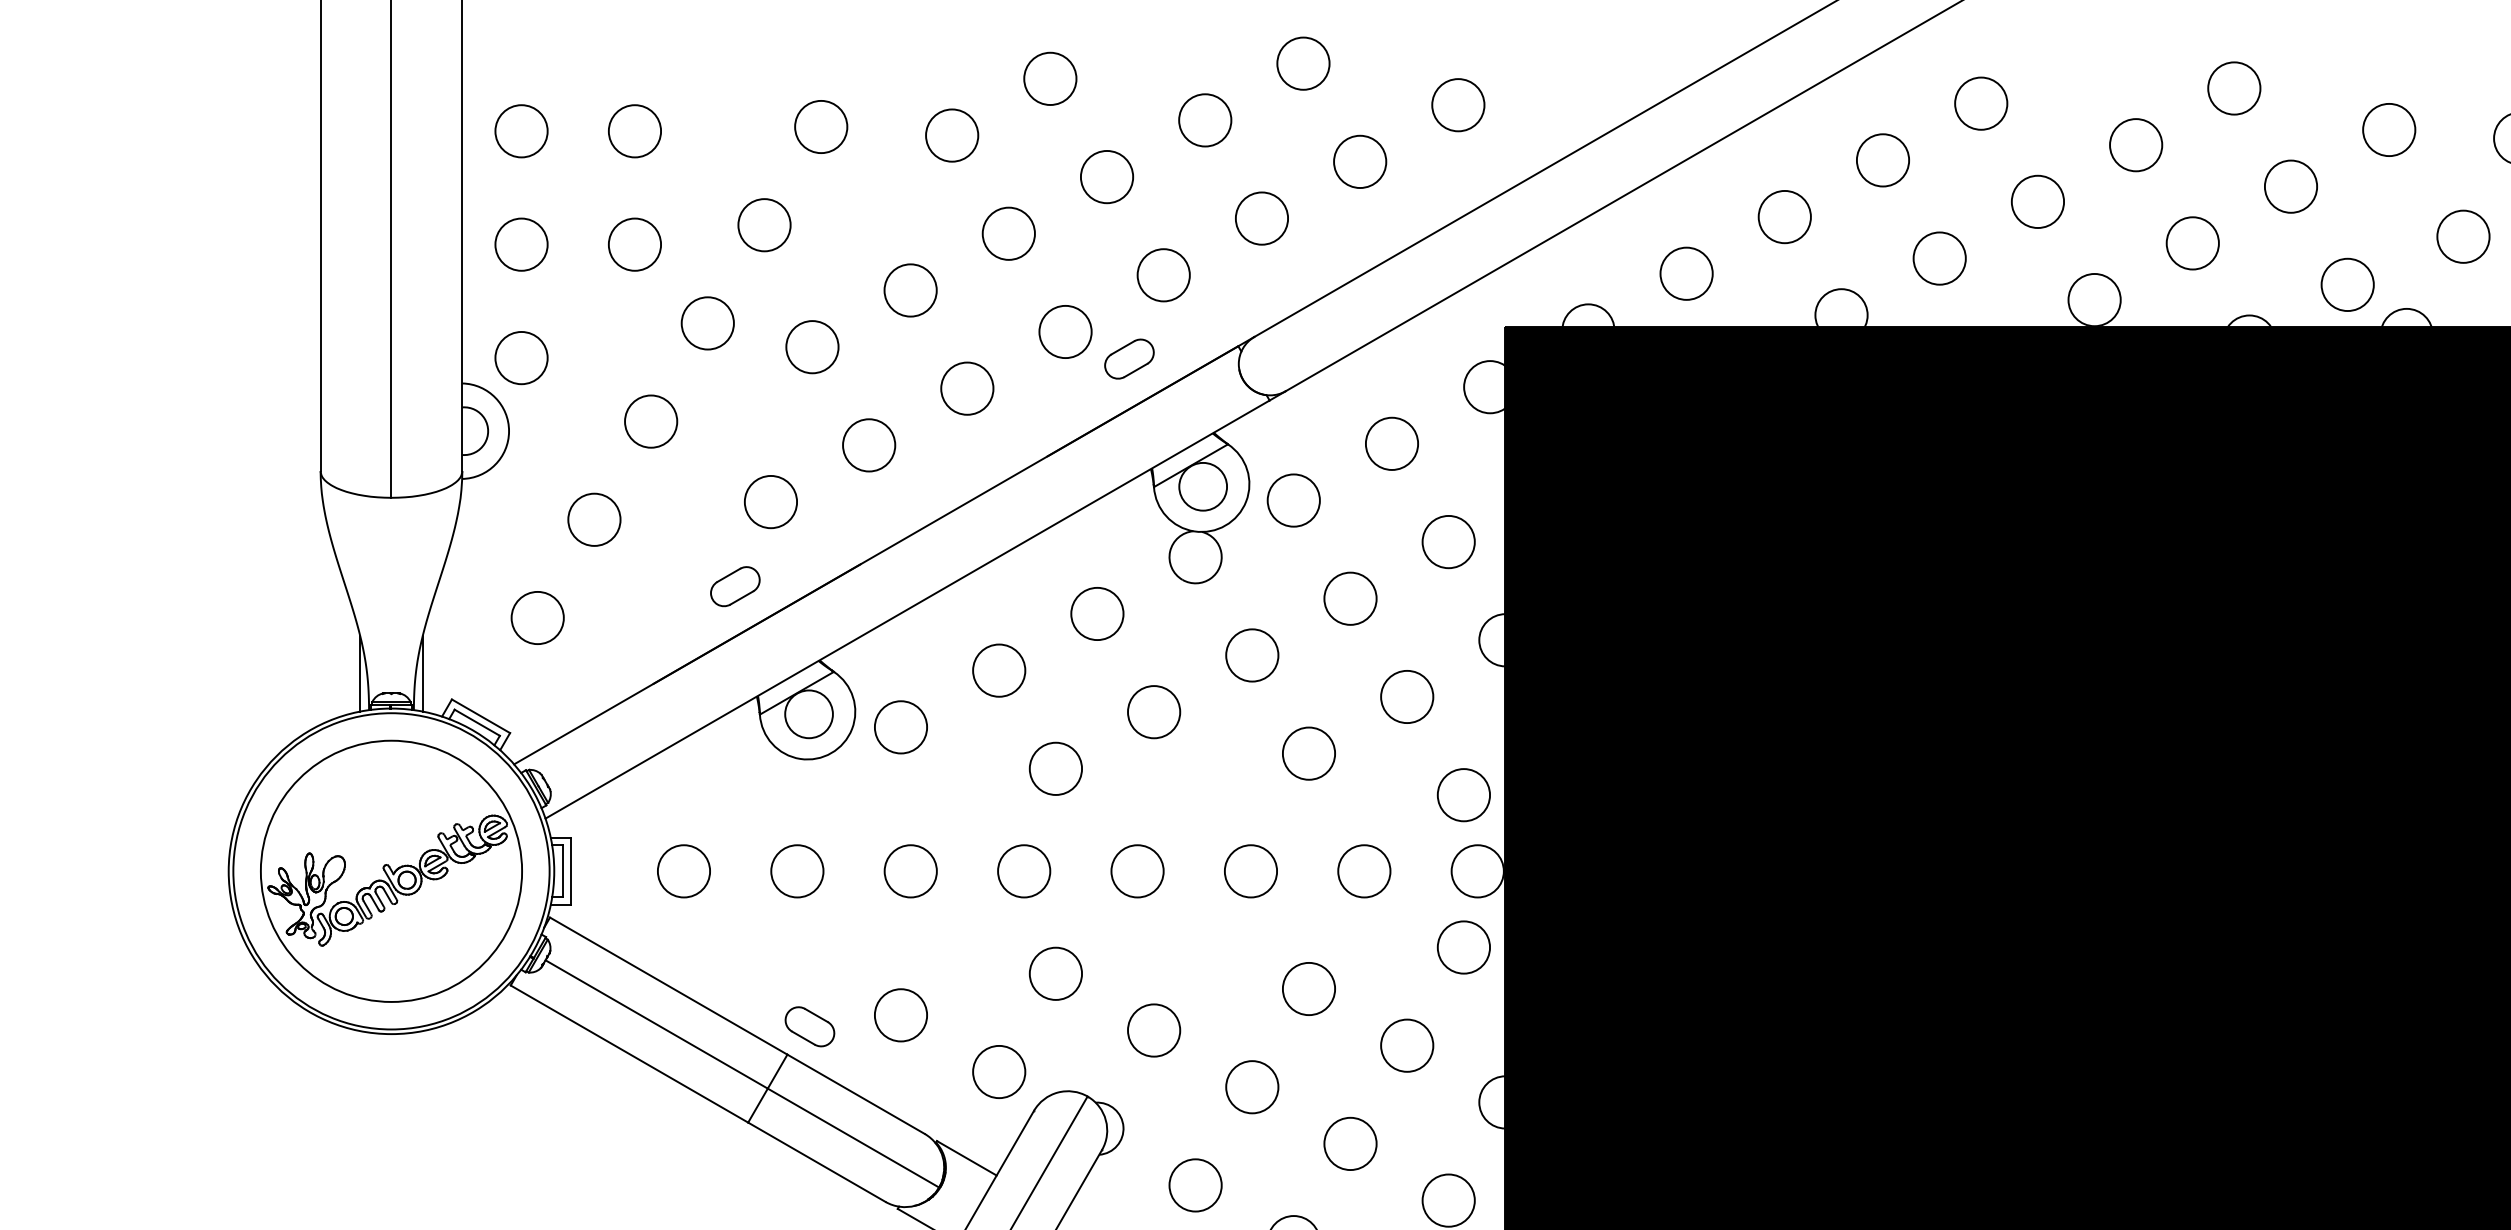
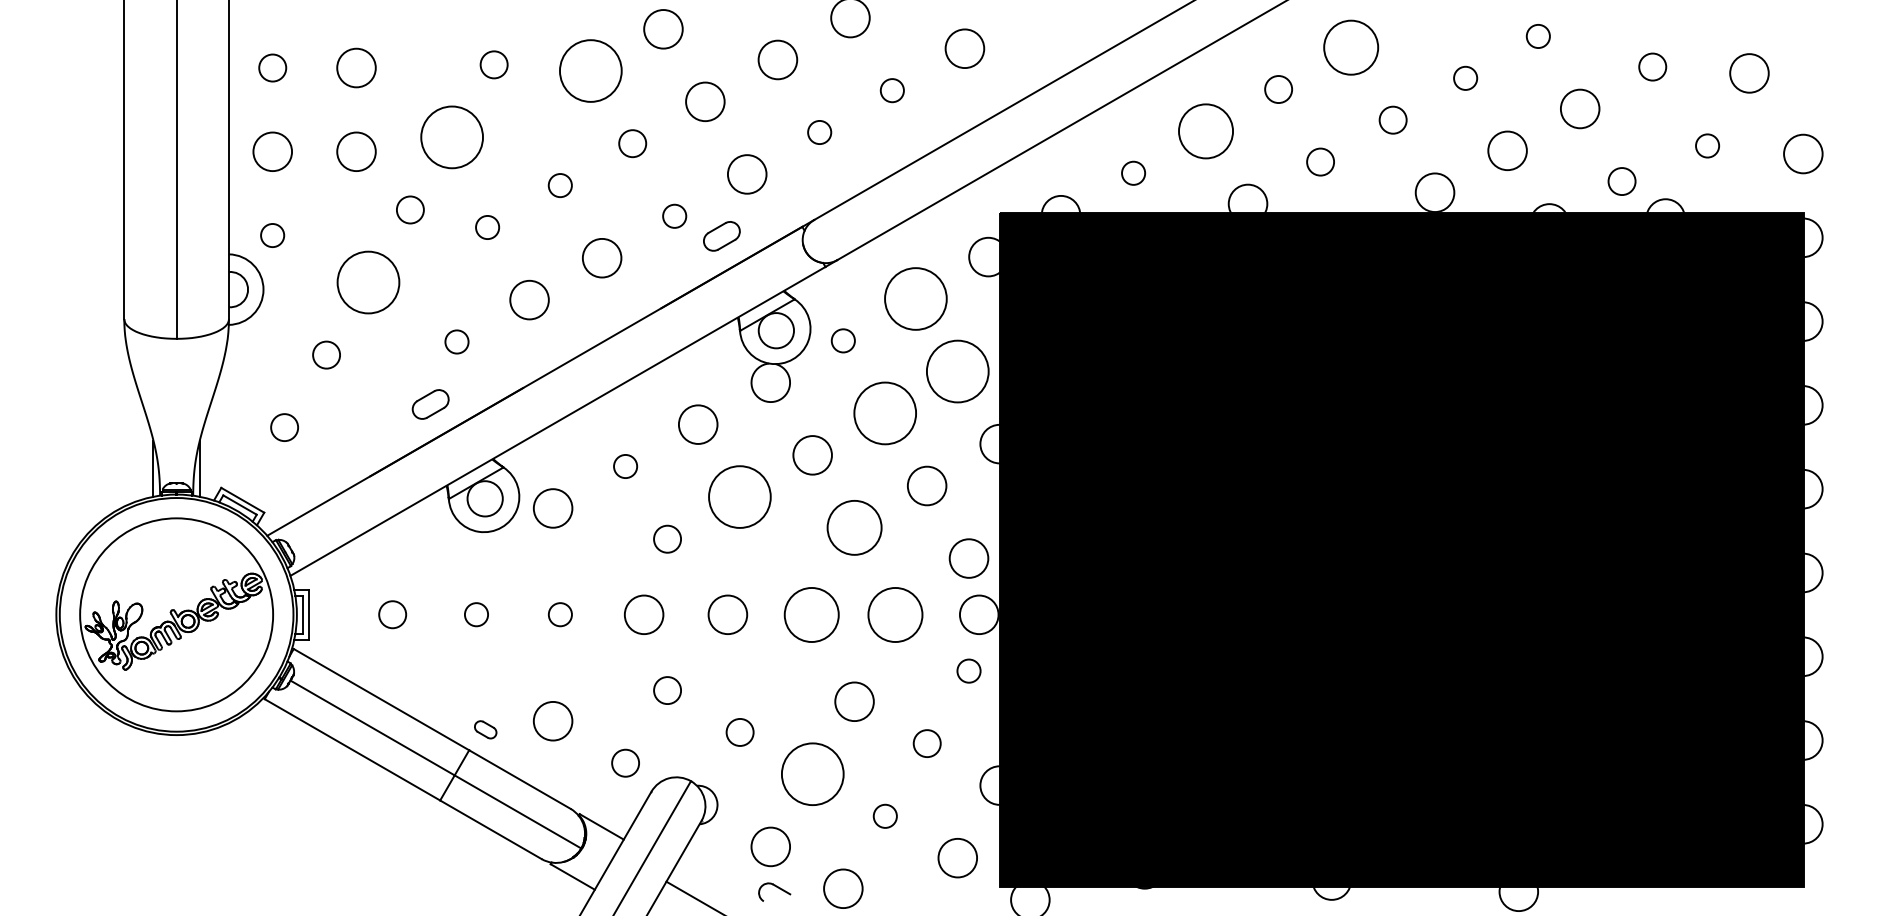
circle: (2234, 88) -> (1538, 36), size x0.6
circle: (1981, 103) -> (1351, 47), size x1.4
circle: (820, 126) -> (493, 64), size x0.7
circle: (2388, 129) -> (1652, 66), size x0.7
circle: (521, 130) -> (272, 67), size x0.7
circle: (951, 135) -> (590, 71), size x1.6
circle: (2135, 145) -> (1465, 78), size x0.6
circle: (1882, 160) -> (1278, 89), size x0.7
circle: (1360, 161) -> (892, 90), size x0.6
circle: (2037, 200) -> (1392, 119), size x0.7
circle: (1785, 217) -> (1206, 131), size x1.4
circle: (1261, 218) -> (819, 132), size x0.6
circle: (764, 225) -> (452, 137), size x1.6
circle: (1008, 233) -> (632, 143), size x0.7
circle: (2463, 236) -> (1707, 145), size x0.6
circle: (1939, 257) -> (1320, 161), size x0.7
circle: (1686, 274) -> (1133, 173), size x0.6
circle: (2346, 284) -> (1621, 181), size x0.7
circle: (911, 290) -> (560, 185), size x0.6
circle: (707, 322) -> (410, 209), size x0.7
circle: (1065, 332) -> (674, 216), size x0.6
circle: (812, 347) -> (487, 227), size x0.6
circle: (521, 357) -> (272, 235), size x0.6
circle: (651, 421) -> (368, 282), size x1.6
circle: (1391, 443) -> (915, 298), size x1.6
circle: (1294, 500) -> (843, 340), size x0.6
circle: (770, 501) -> (456, 341), size x0.6
circle: (594, 518) -> (326, 354), size x0.7
circle: (1448, 541) -> (957, 371), size x1.6
circle: (1349, 598) -> (884, 413), size x1.6
circle: (537, 617) -> (284, 427), size x0.7
circle: (998, 670) -> (625, 466), size x0.6
circle: (1154, 712) -> (740, 497), size x1.6
circle: (1308, 753) -> (854, 527), size x1.4
circle: (1055, 769) -> (667, 539), size x0.7
circle: (683, 870) -> (392, 614), size x0.7
circle: (797, 870) -> (476, 614), size x0.6
circle: (911, 870) -> (560, 614), size x0.6
circle: (1250, 870) -> (811, 614), size x1.4
circle: (1364, 870) -> (895, 614), size x1.4
circle: (1463, 946) -> (968, 670), size x0.6
circle: (1055, 973) -> (667, 690), size x0.7
part: (809, 1026) -> (485, 729), size x0.6
circle: (1153, 1030) -> (739, 732), size x0.7
circle: (1407, 1045) -> (927, 743), size x0.7
circle: (998, 1072) -> (625, 763), size x0.7
circle: (1252, 1087) -> (812, 774), size x1.6
circle: (1350, 1144) -> (885, 816), size x0.6

